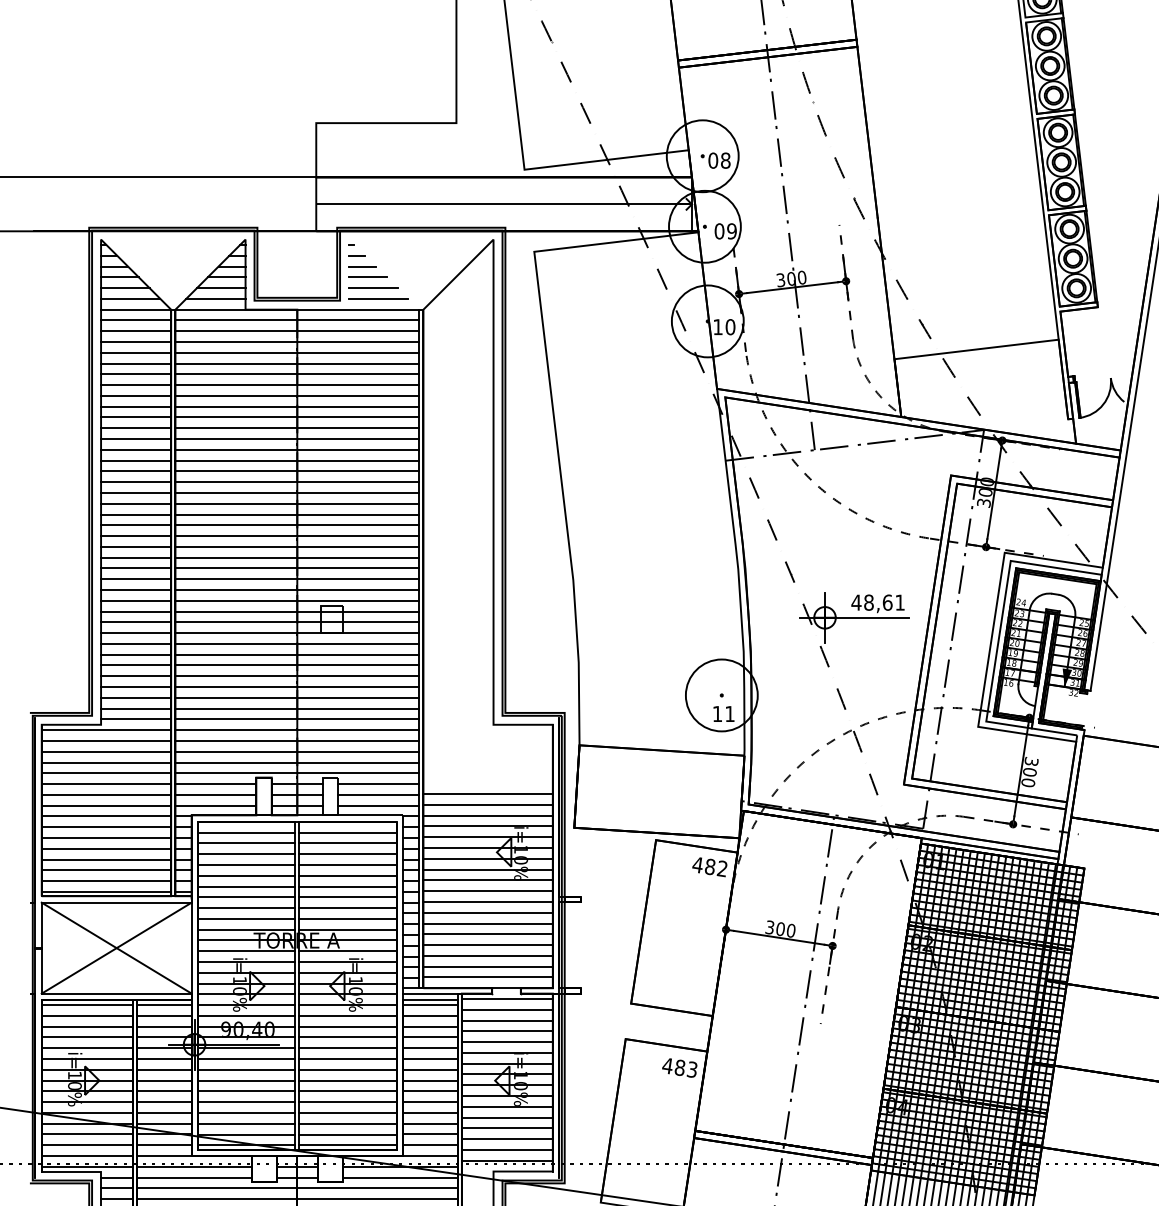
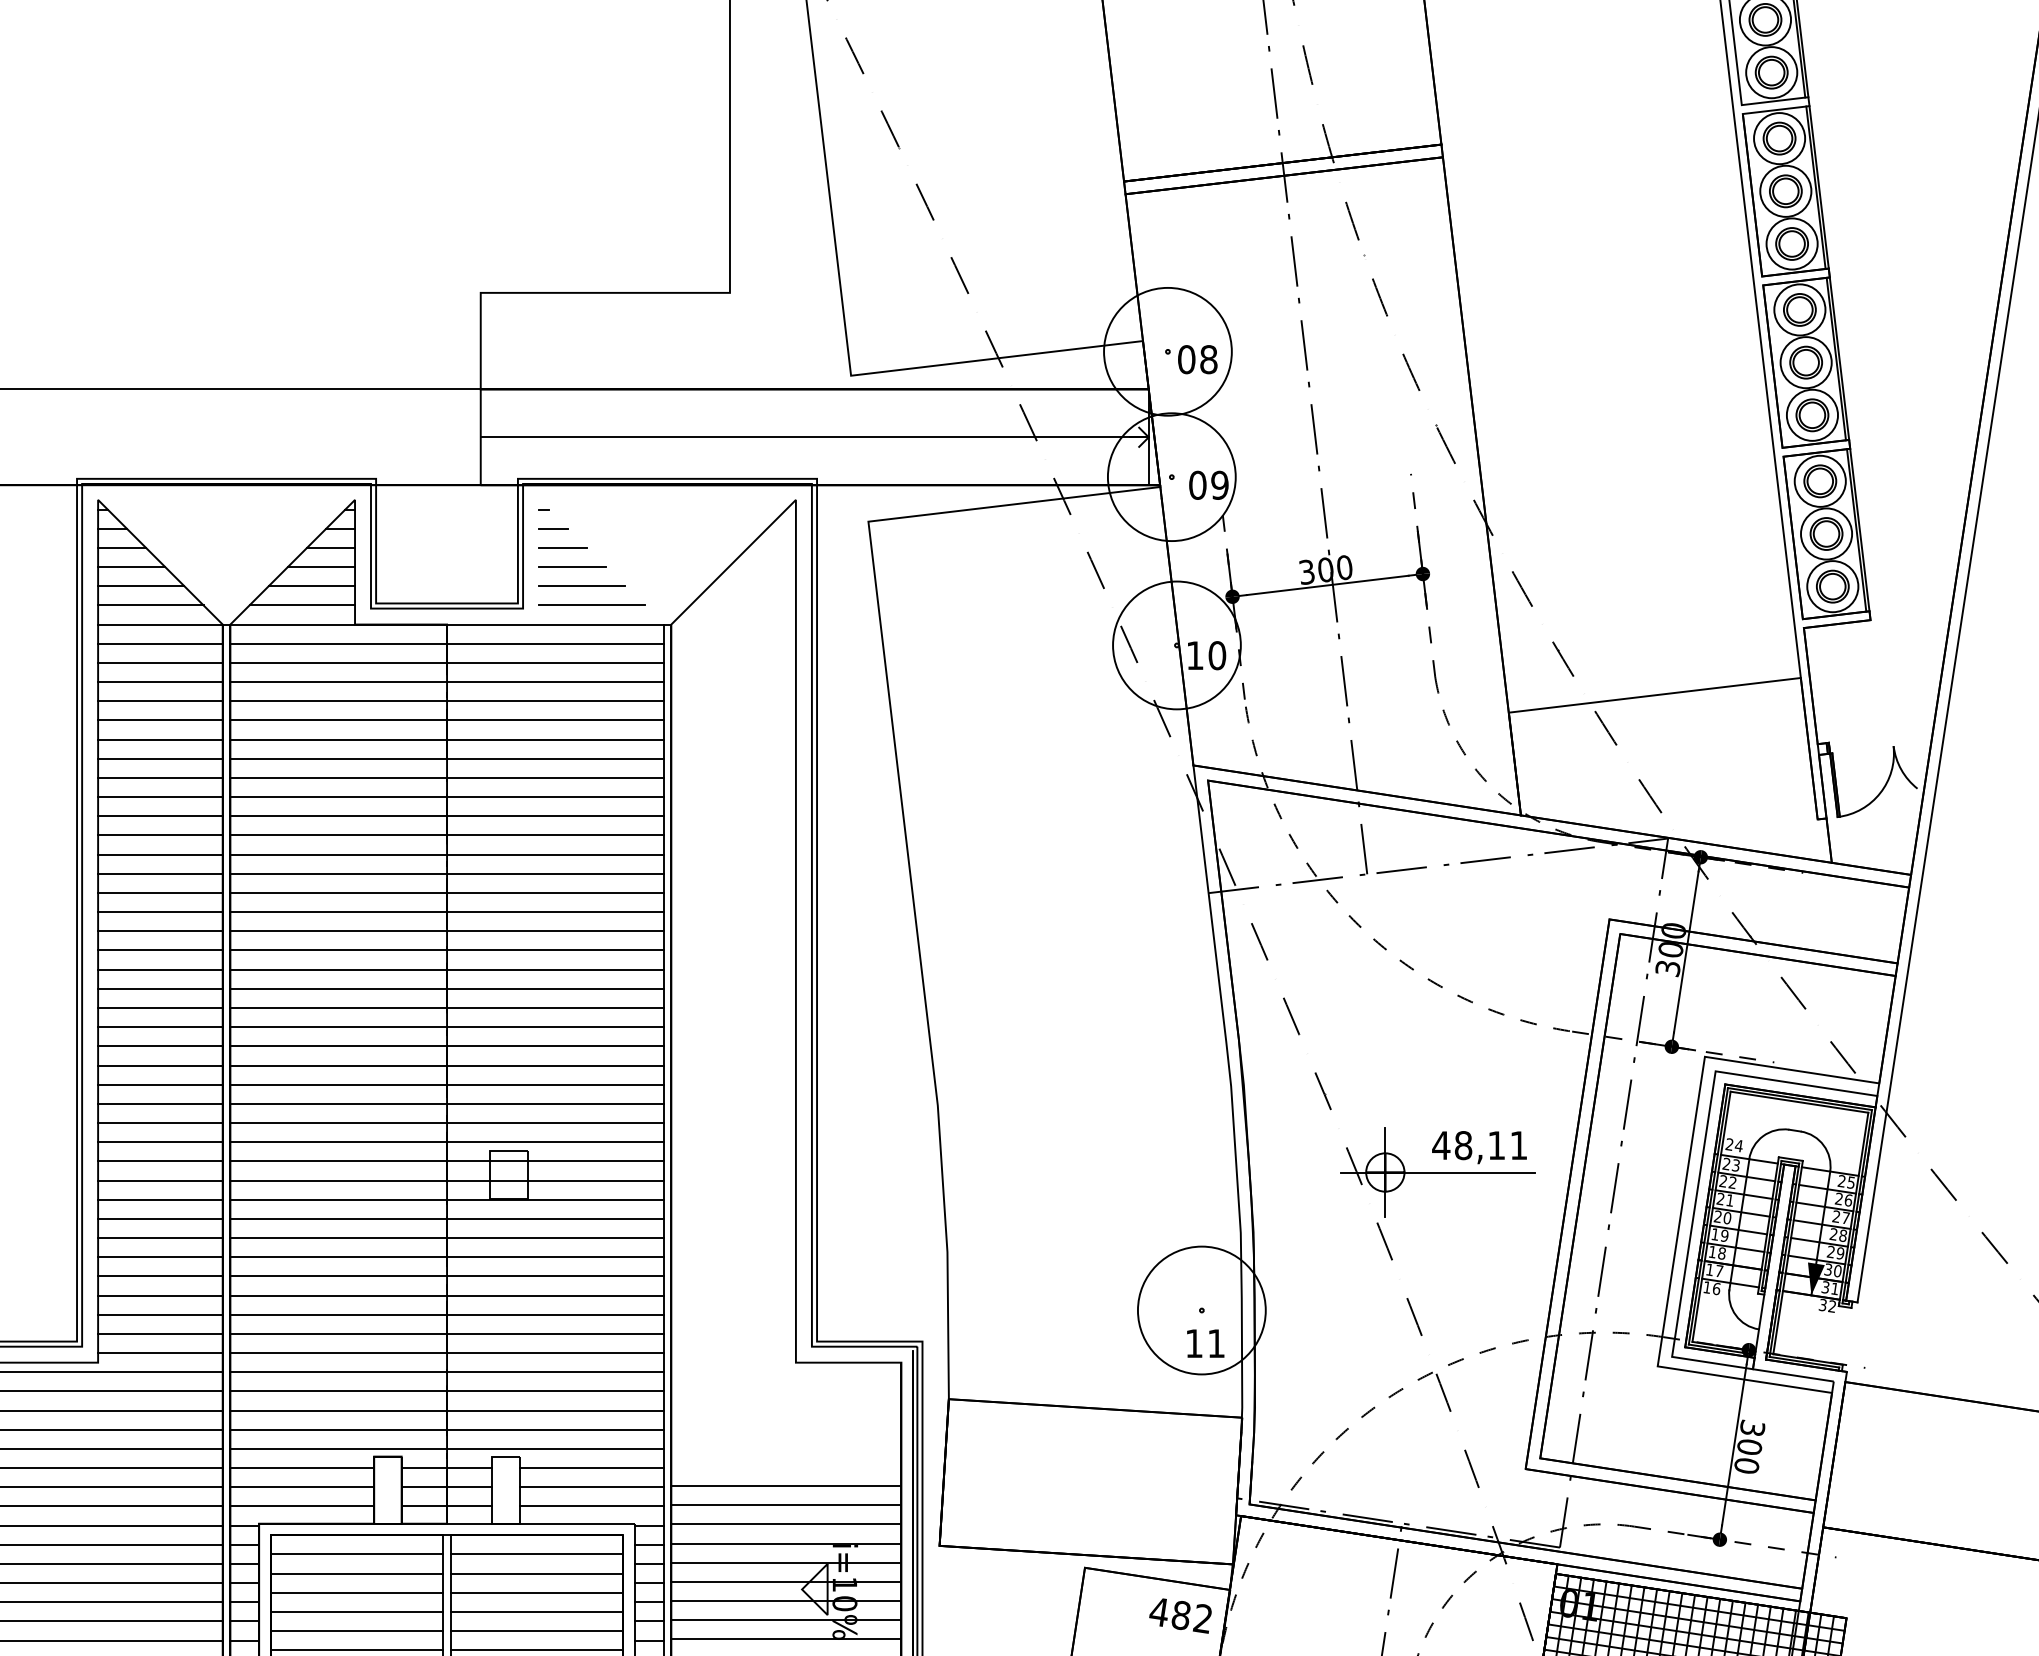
text: (887, 602) -> (1496, 1145), 48,61 -> 48,11

